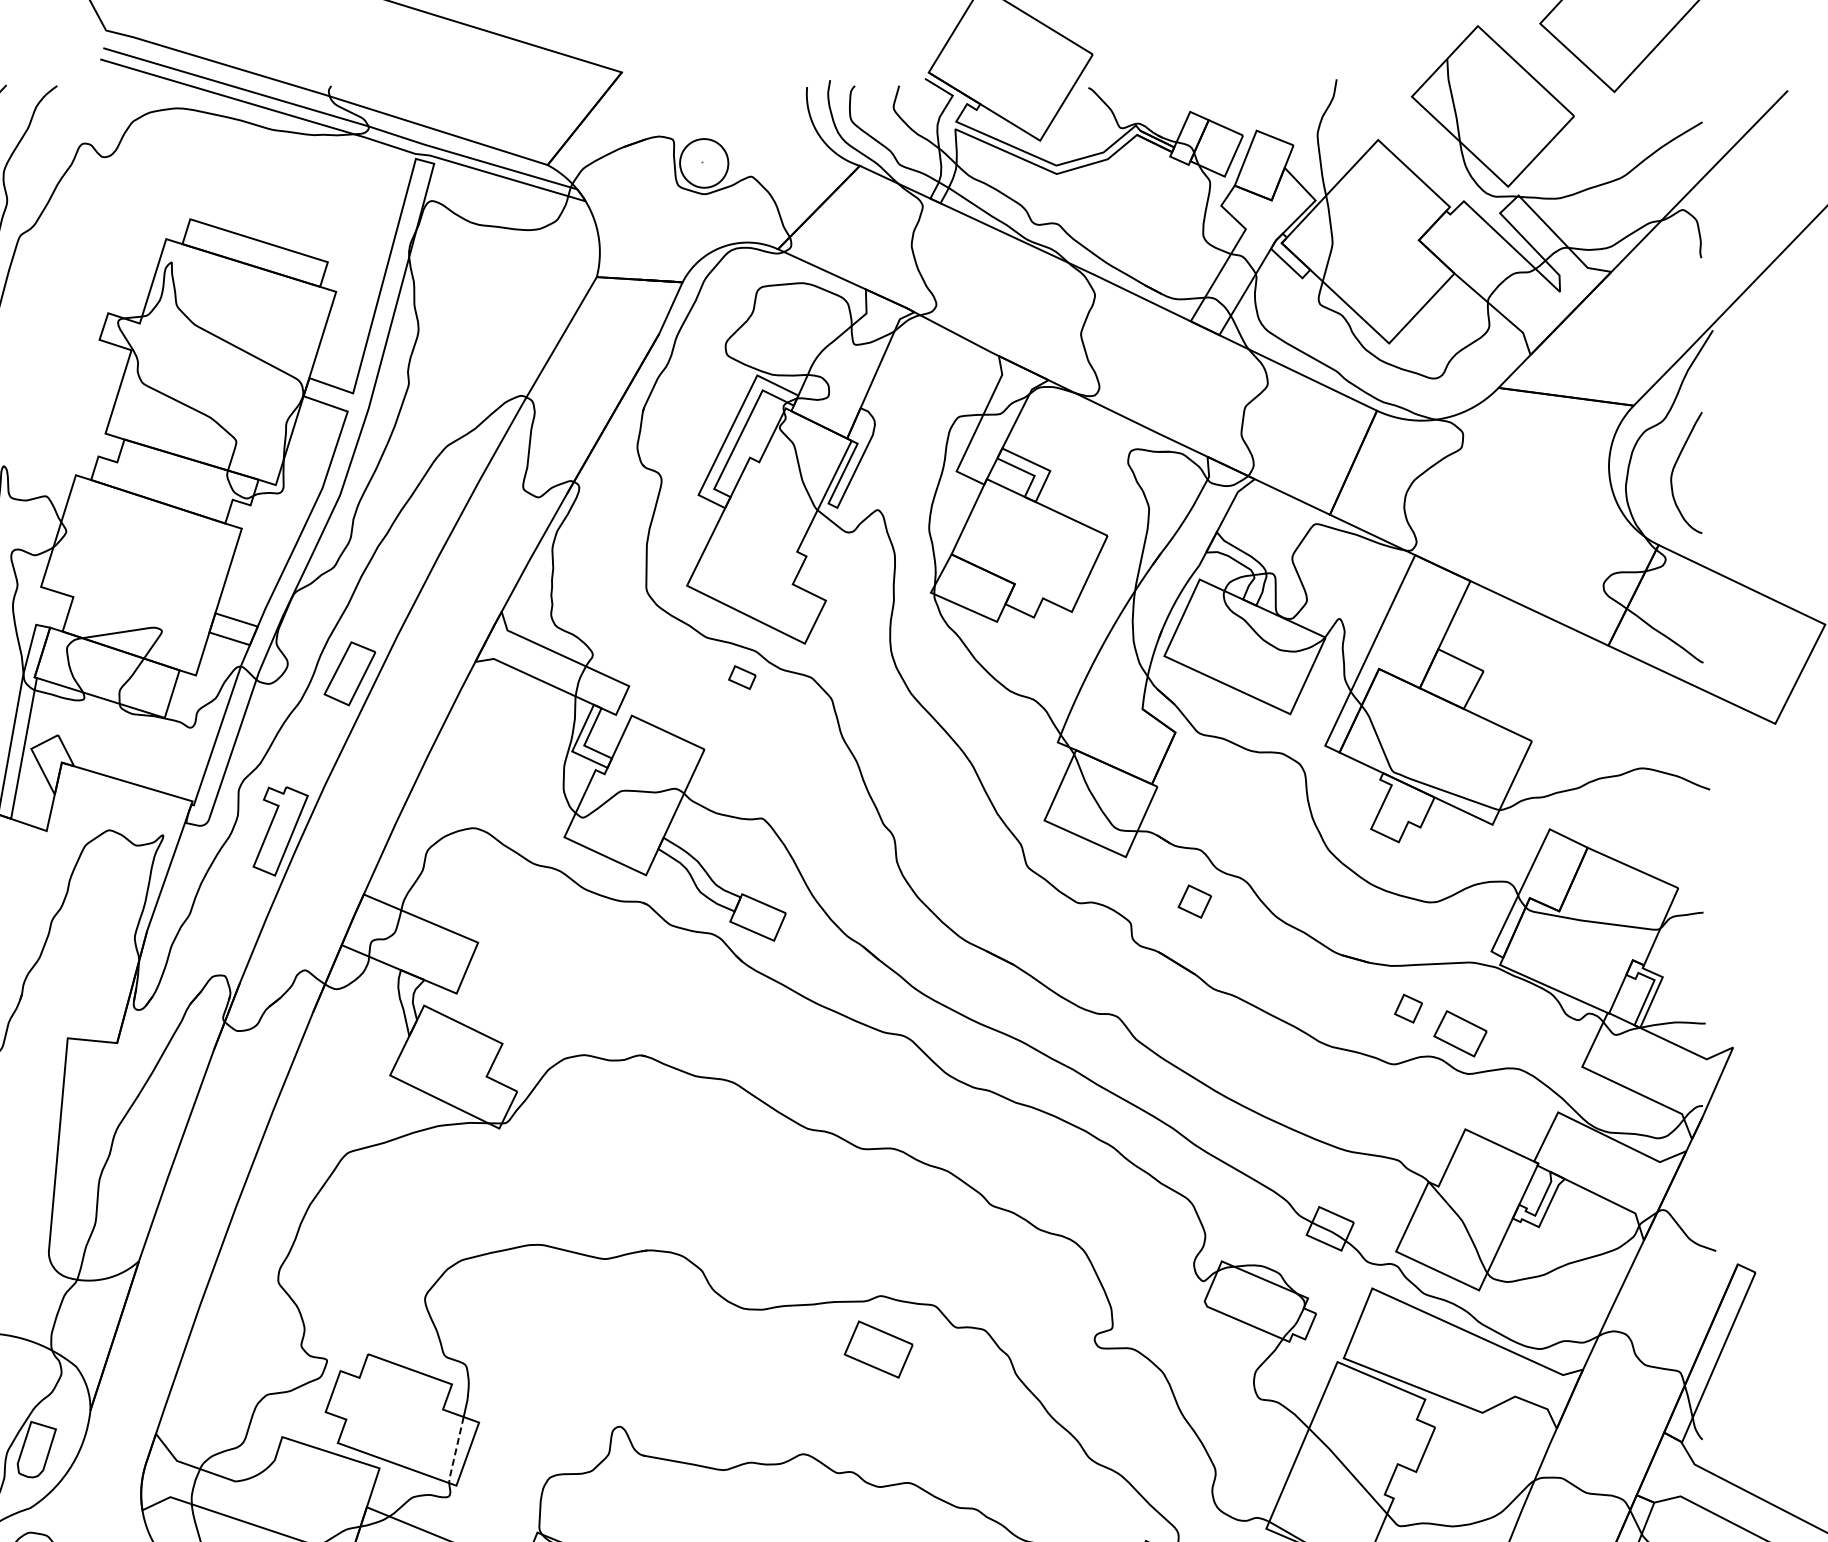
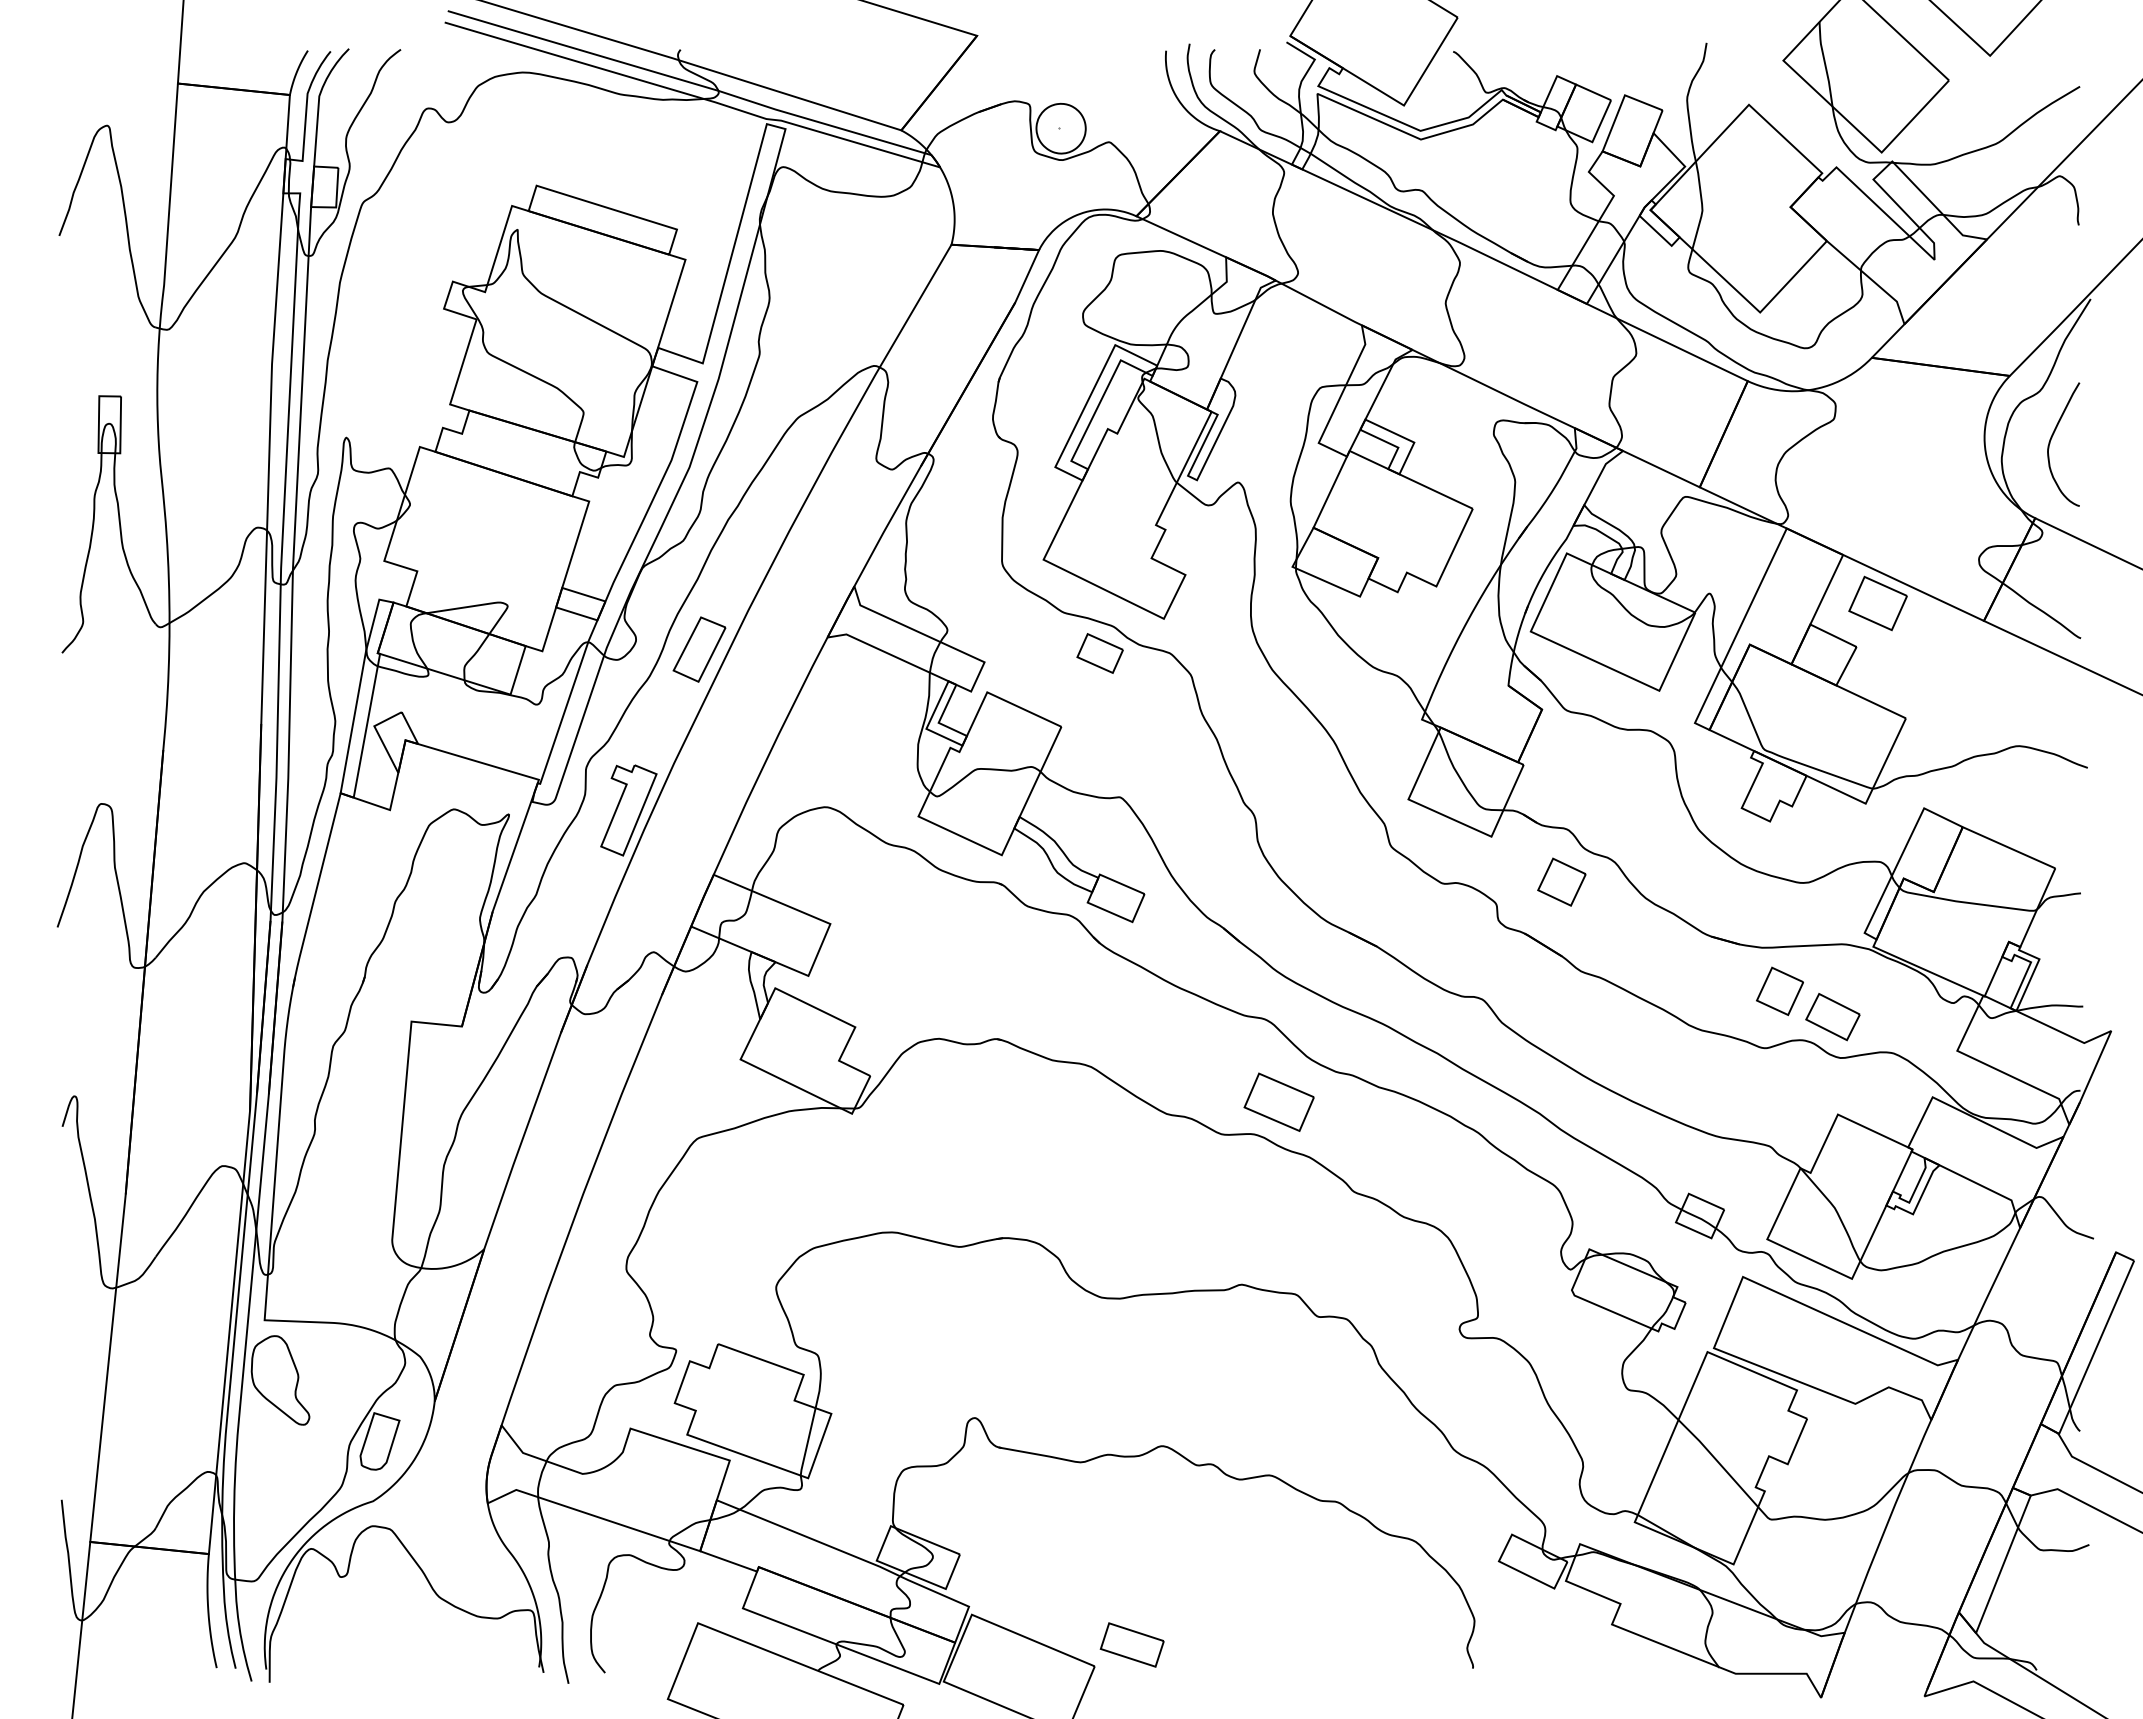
part: (1504, 628) -> (1877, 603), added
part: (741, 677) -> (1099, 653), size x1.67
part: (1194, 901) -> (1561, 881), size x1.43
part: (1408, 1008) -> (1779, 991), size x1.67
part: (878, 1348) -> (1278, 1101), moved
line: (455, 1450) -> (807, 1442), dashed -> solid

